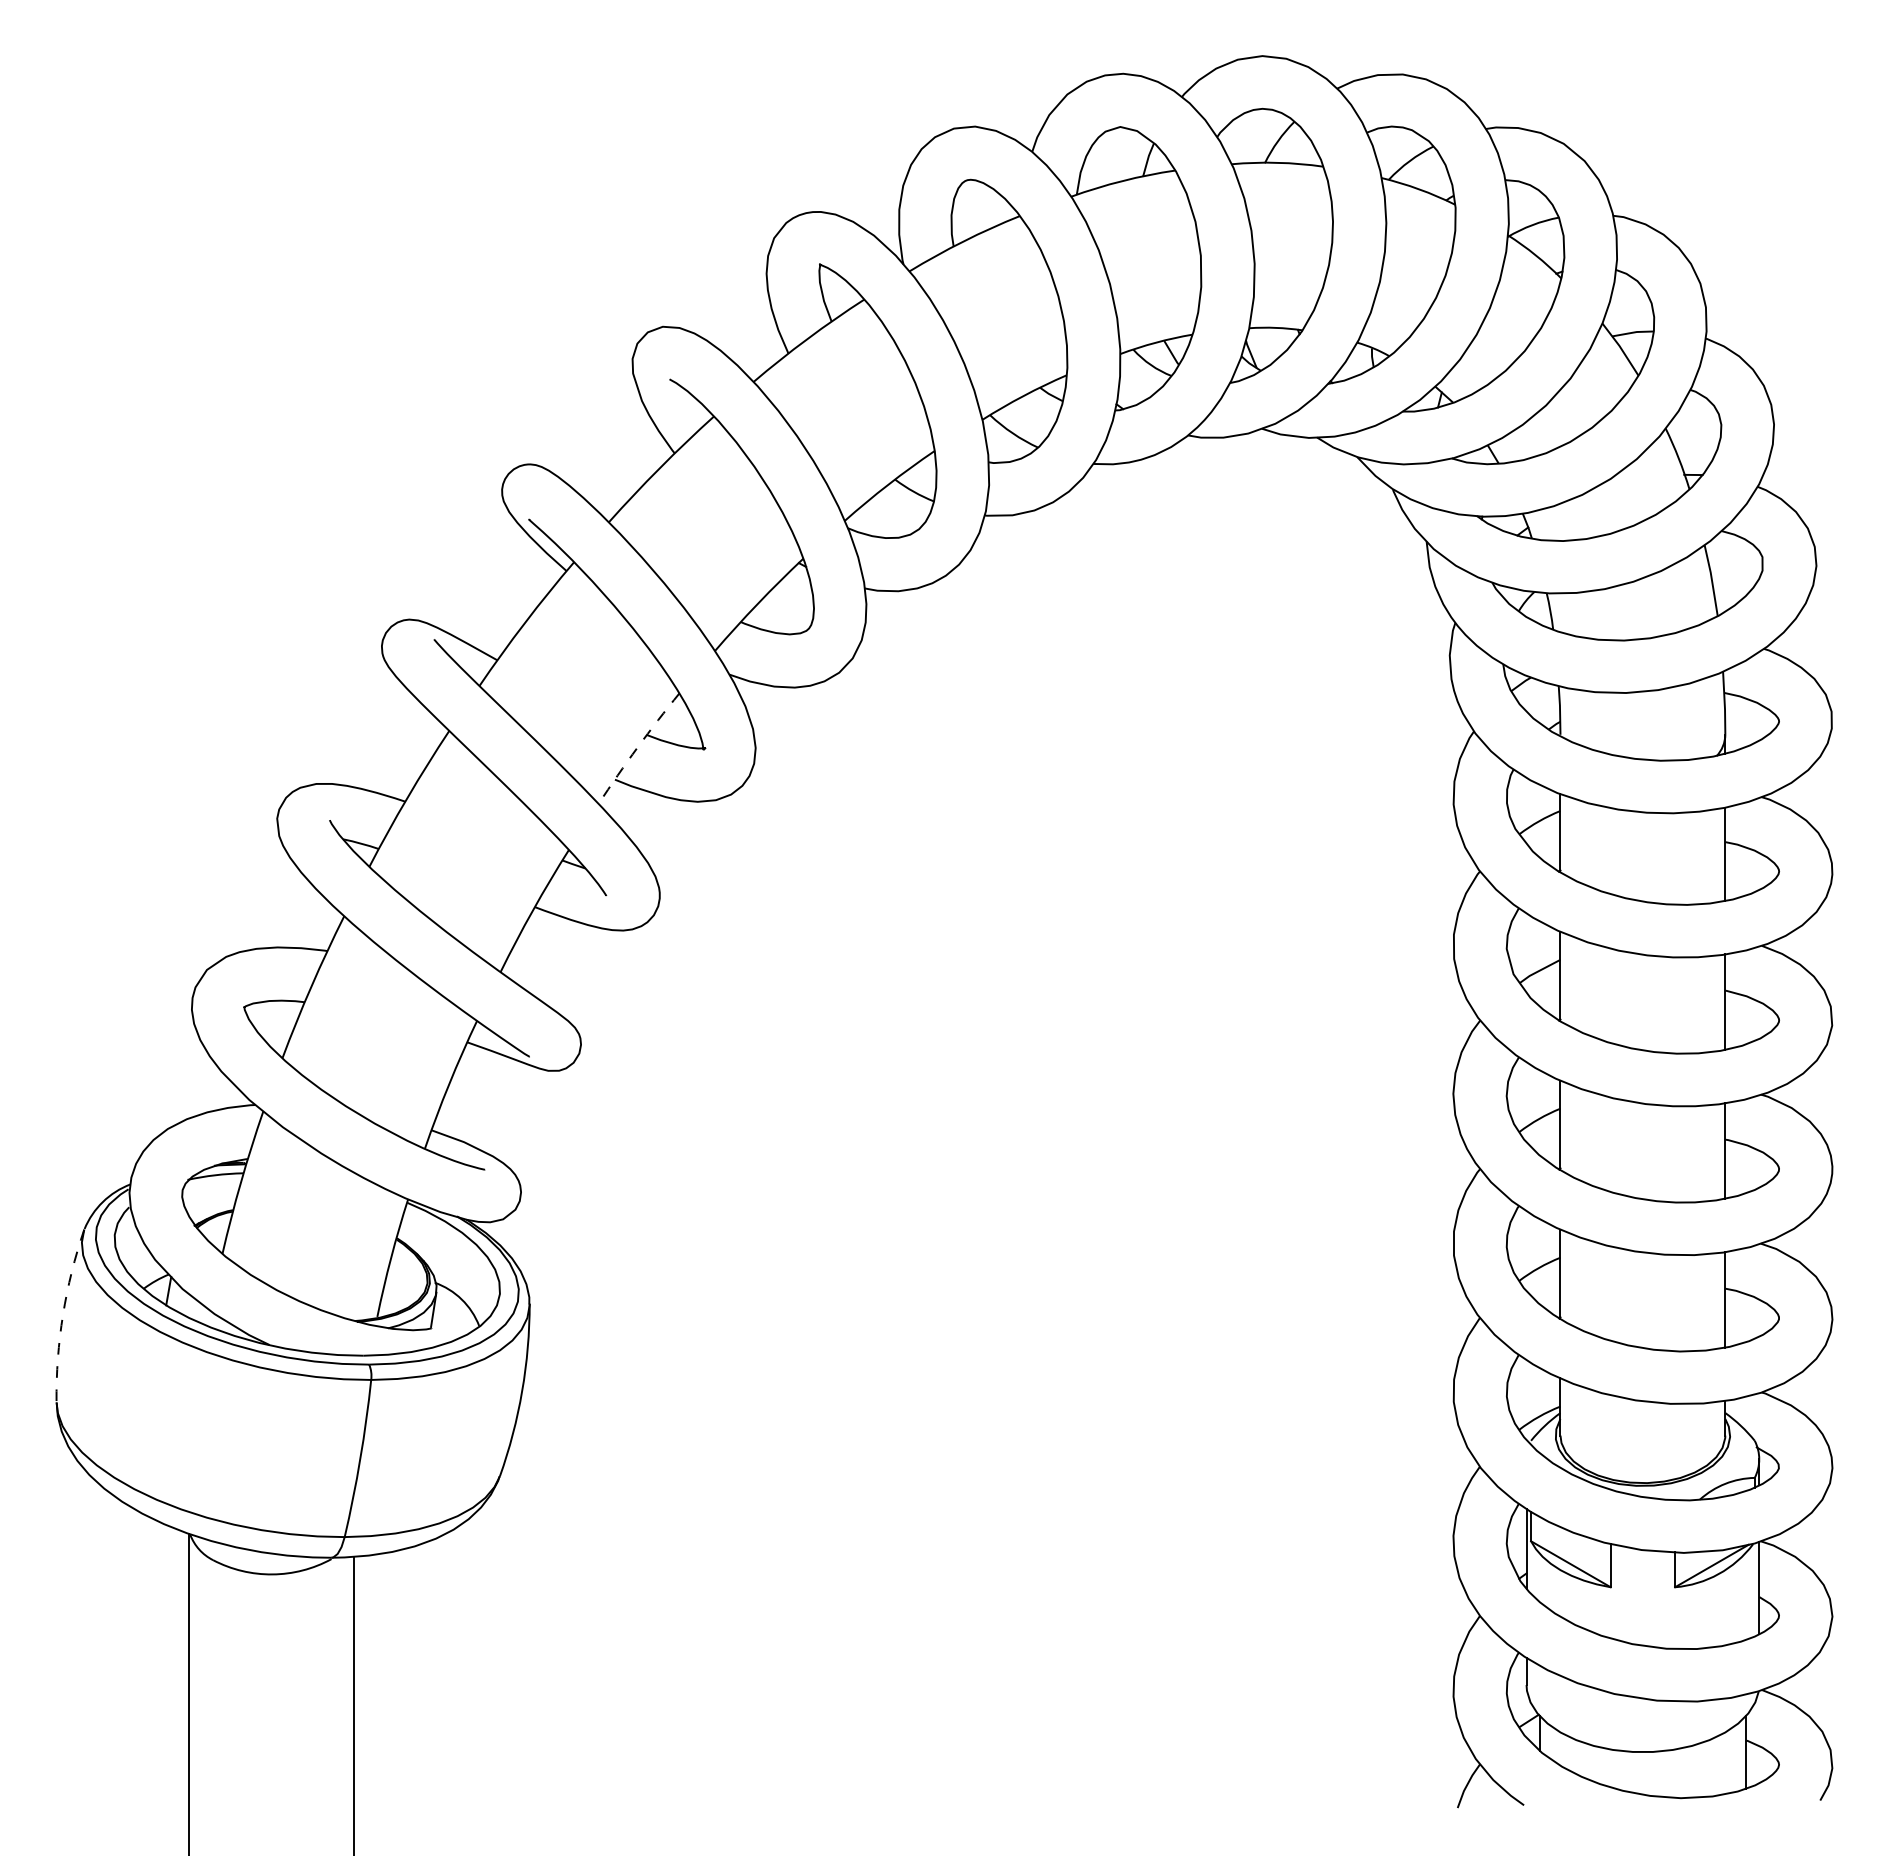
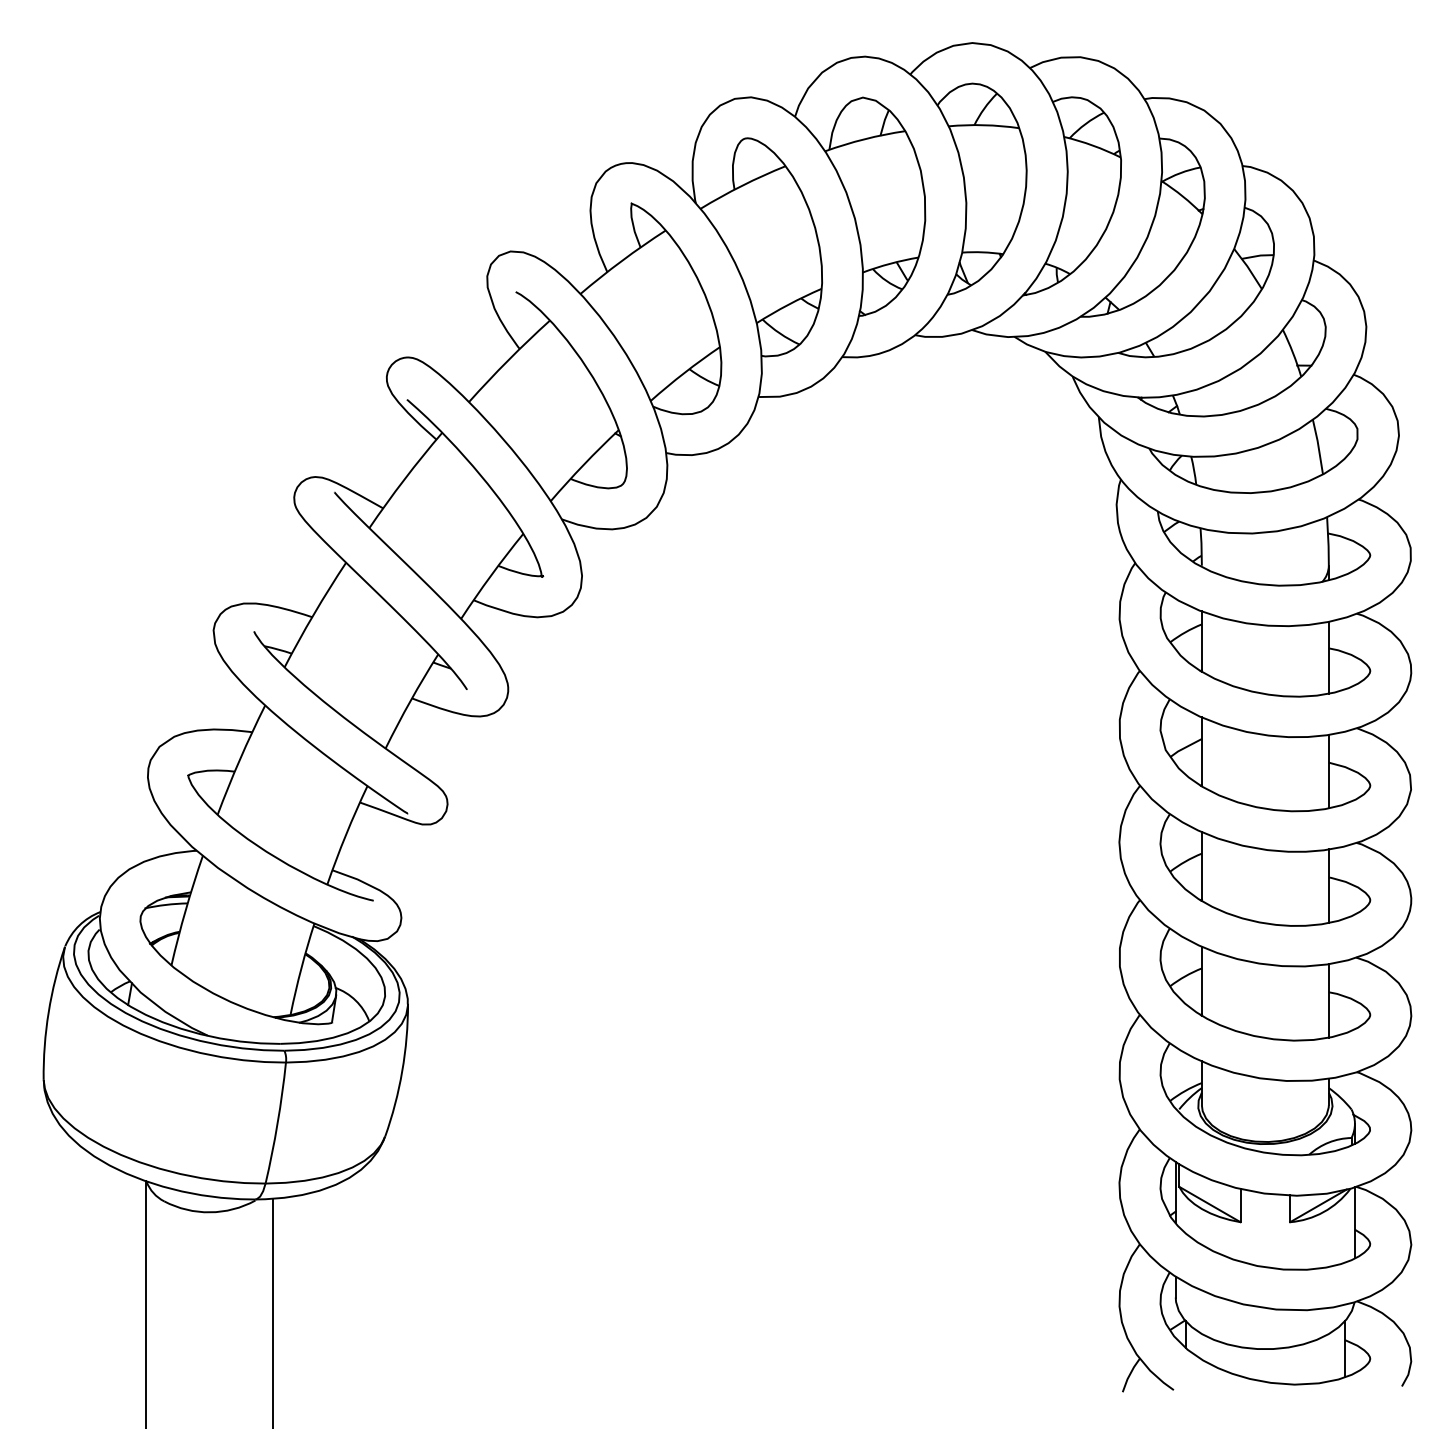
arc: (638, 747) -> (491, 575), dashed -> solid
arc: (62, 1314) -> (48, 1012), dashed -> solid

